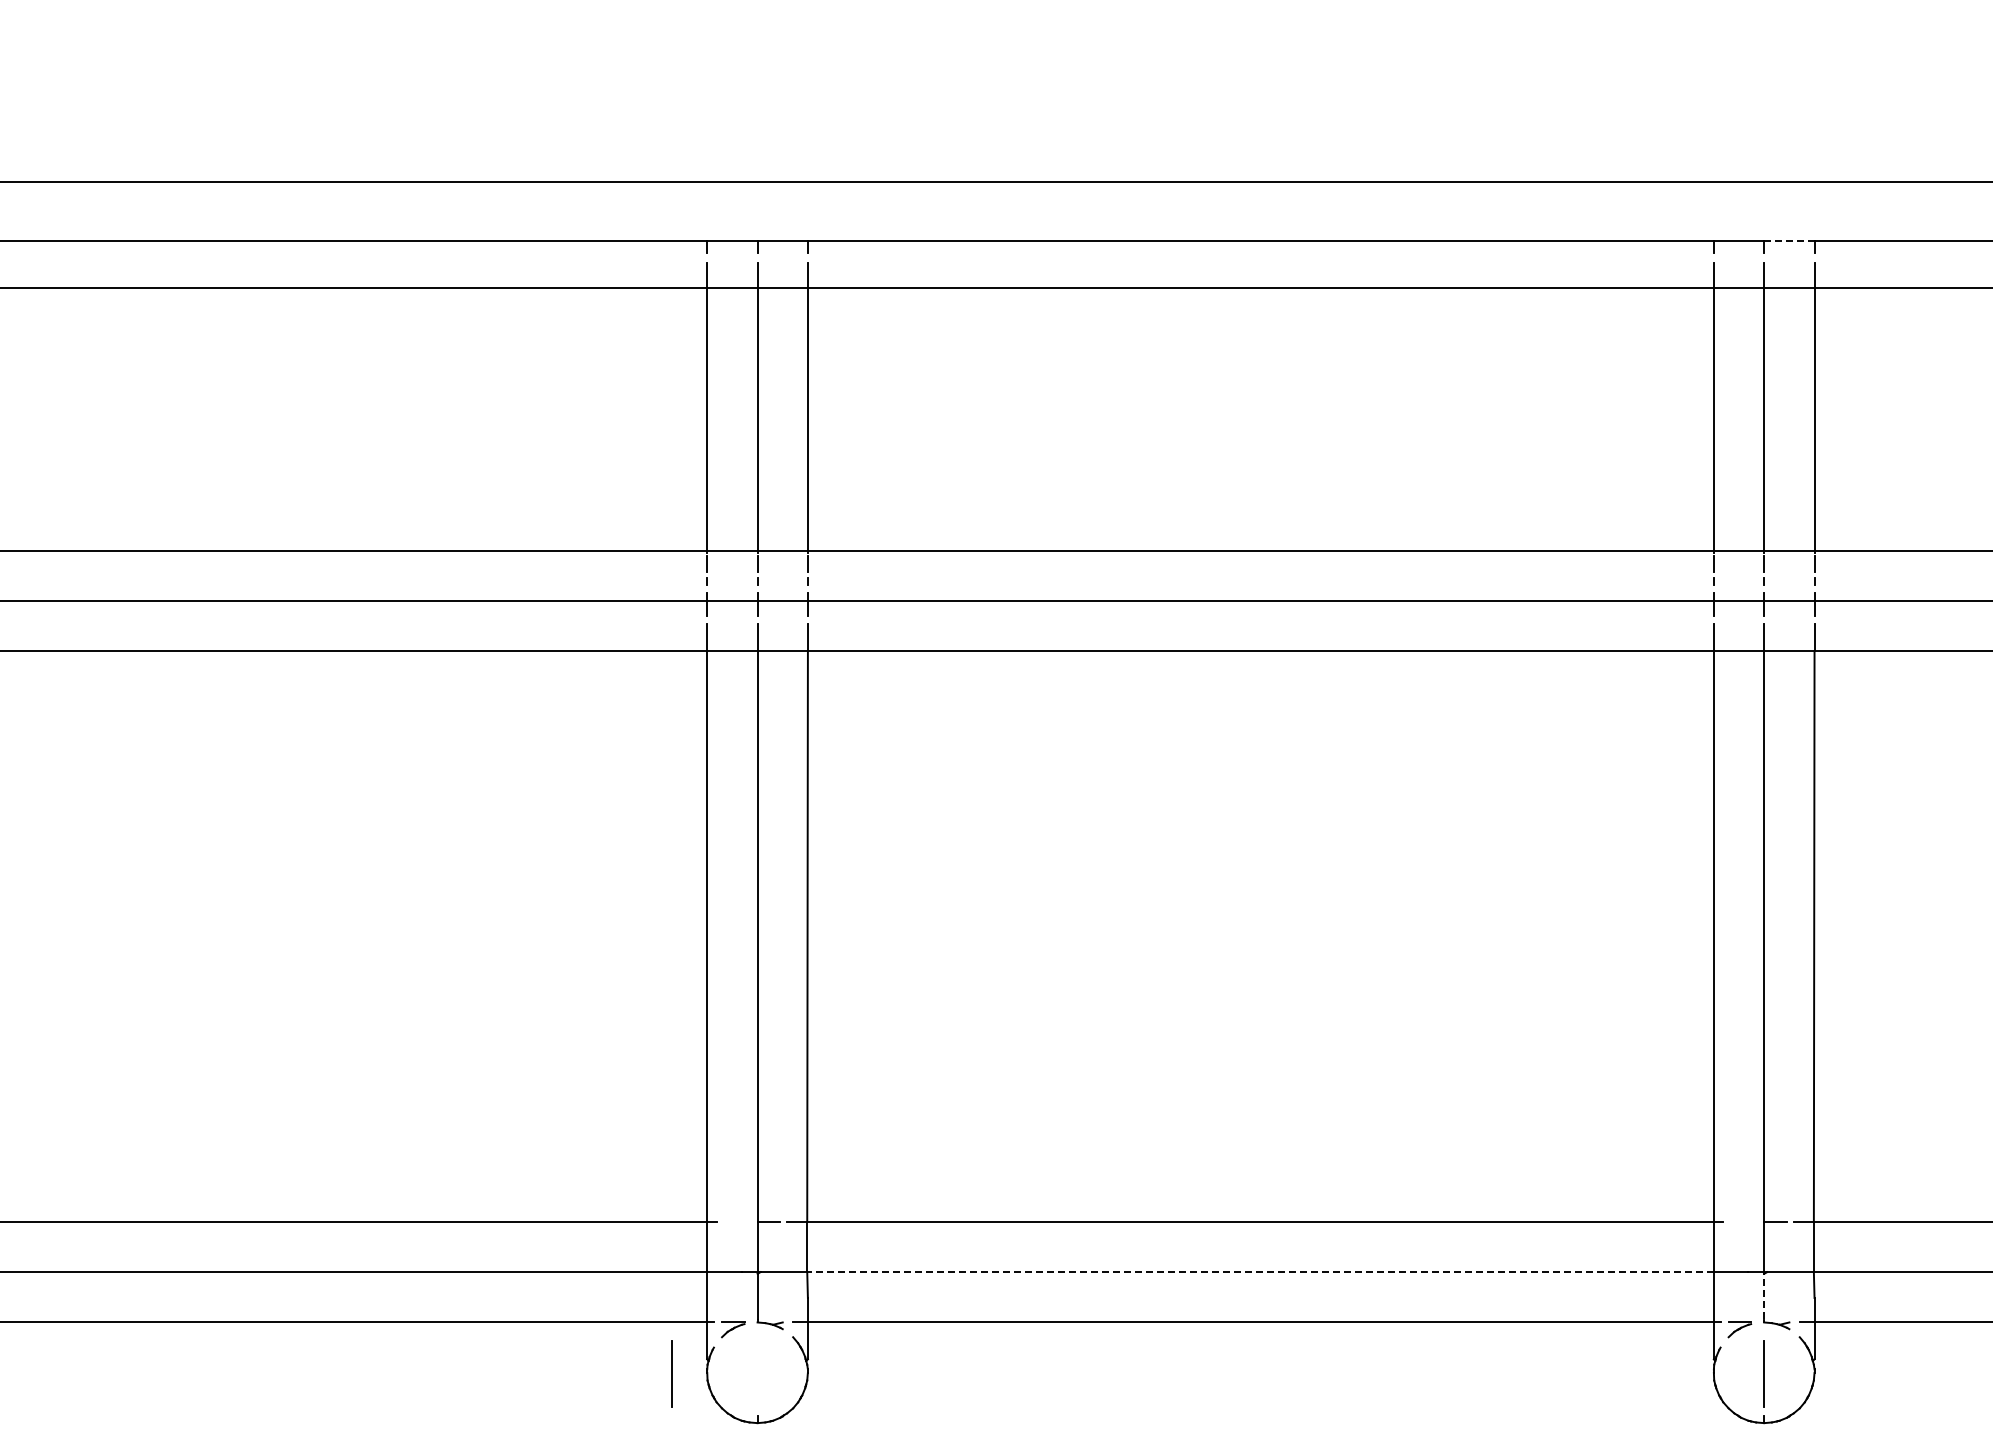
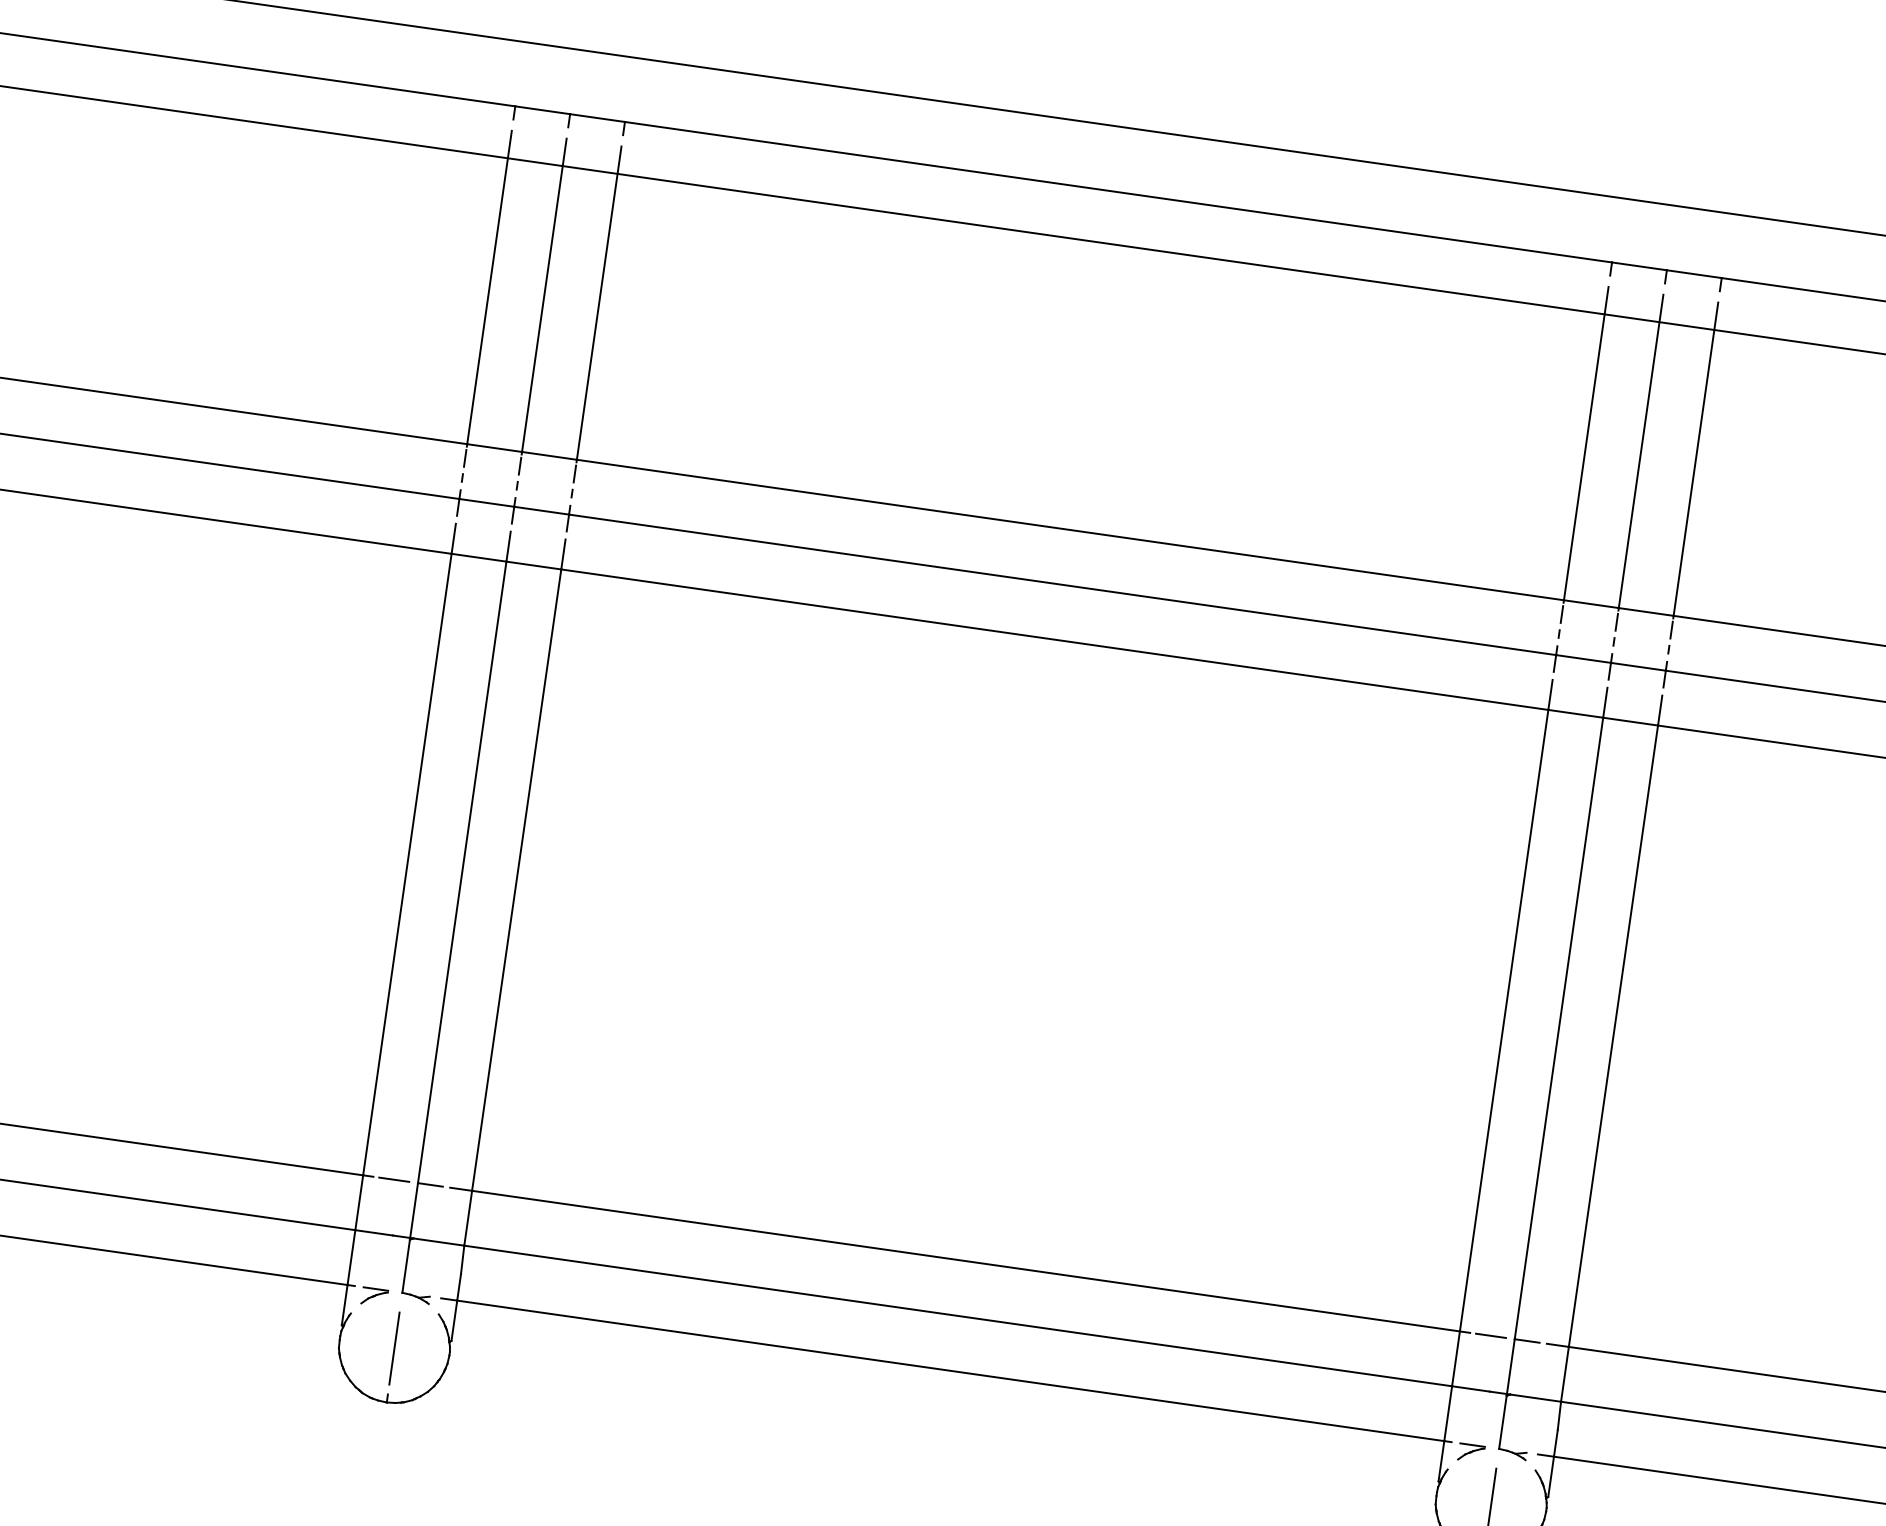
line: (1789, 240) -> (1694, 274), dashed -> solid
line: (735, 1221) -> (393, 1179), added
line: (1742, 1221) -> (1491, 1335), added
line: (1260, 1272) -> (958, 1316), dashed -> solid
line: (1764, 1295) -> (1503, 1419), dashed -> solid
line: (671, 1373) -> (394, 1348), moved

